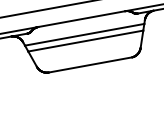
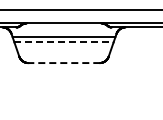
line: (86, 41) -> (64, 42), solid -> dashed
line: (90, 65) -> (64, 63), solid -> dashed

